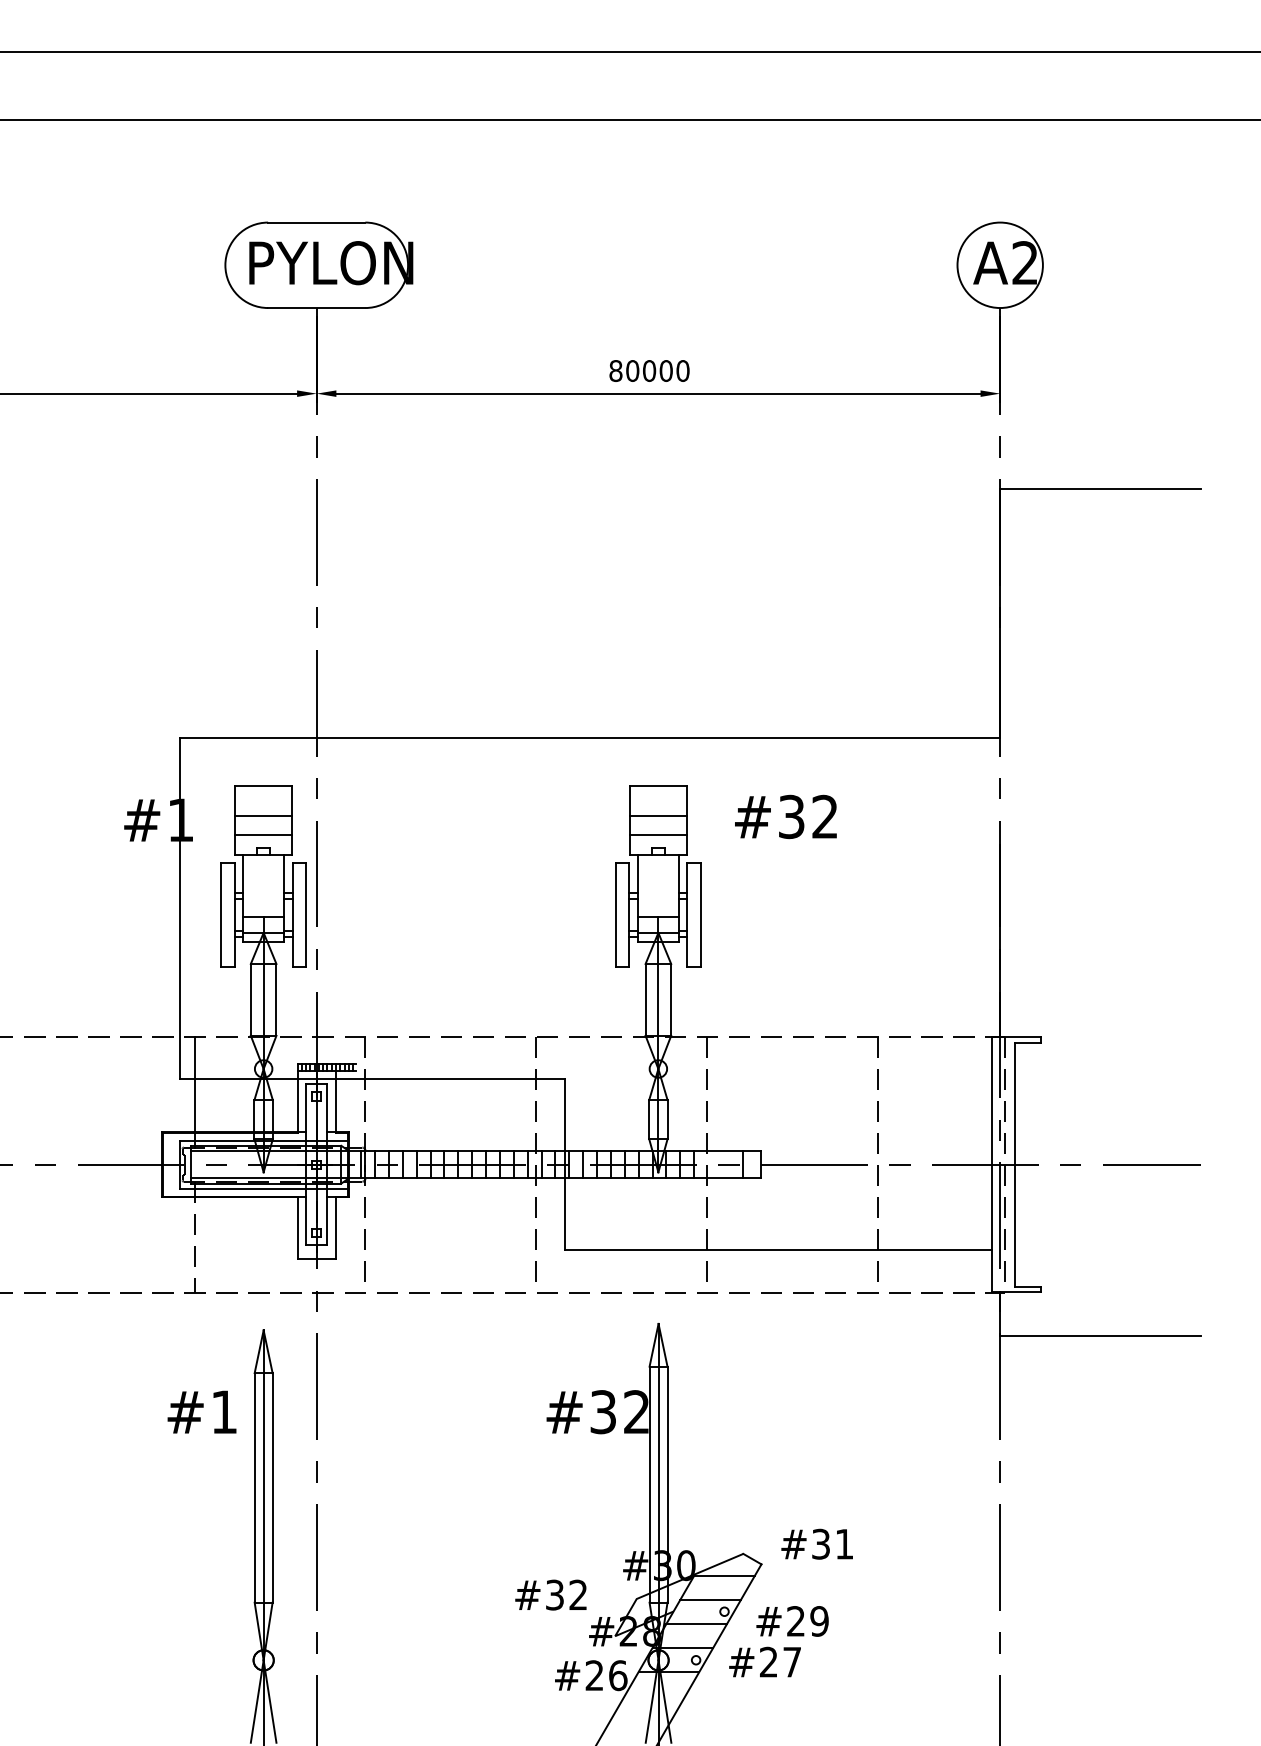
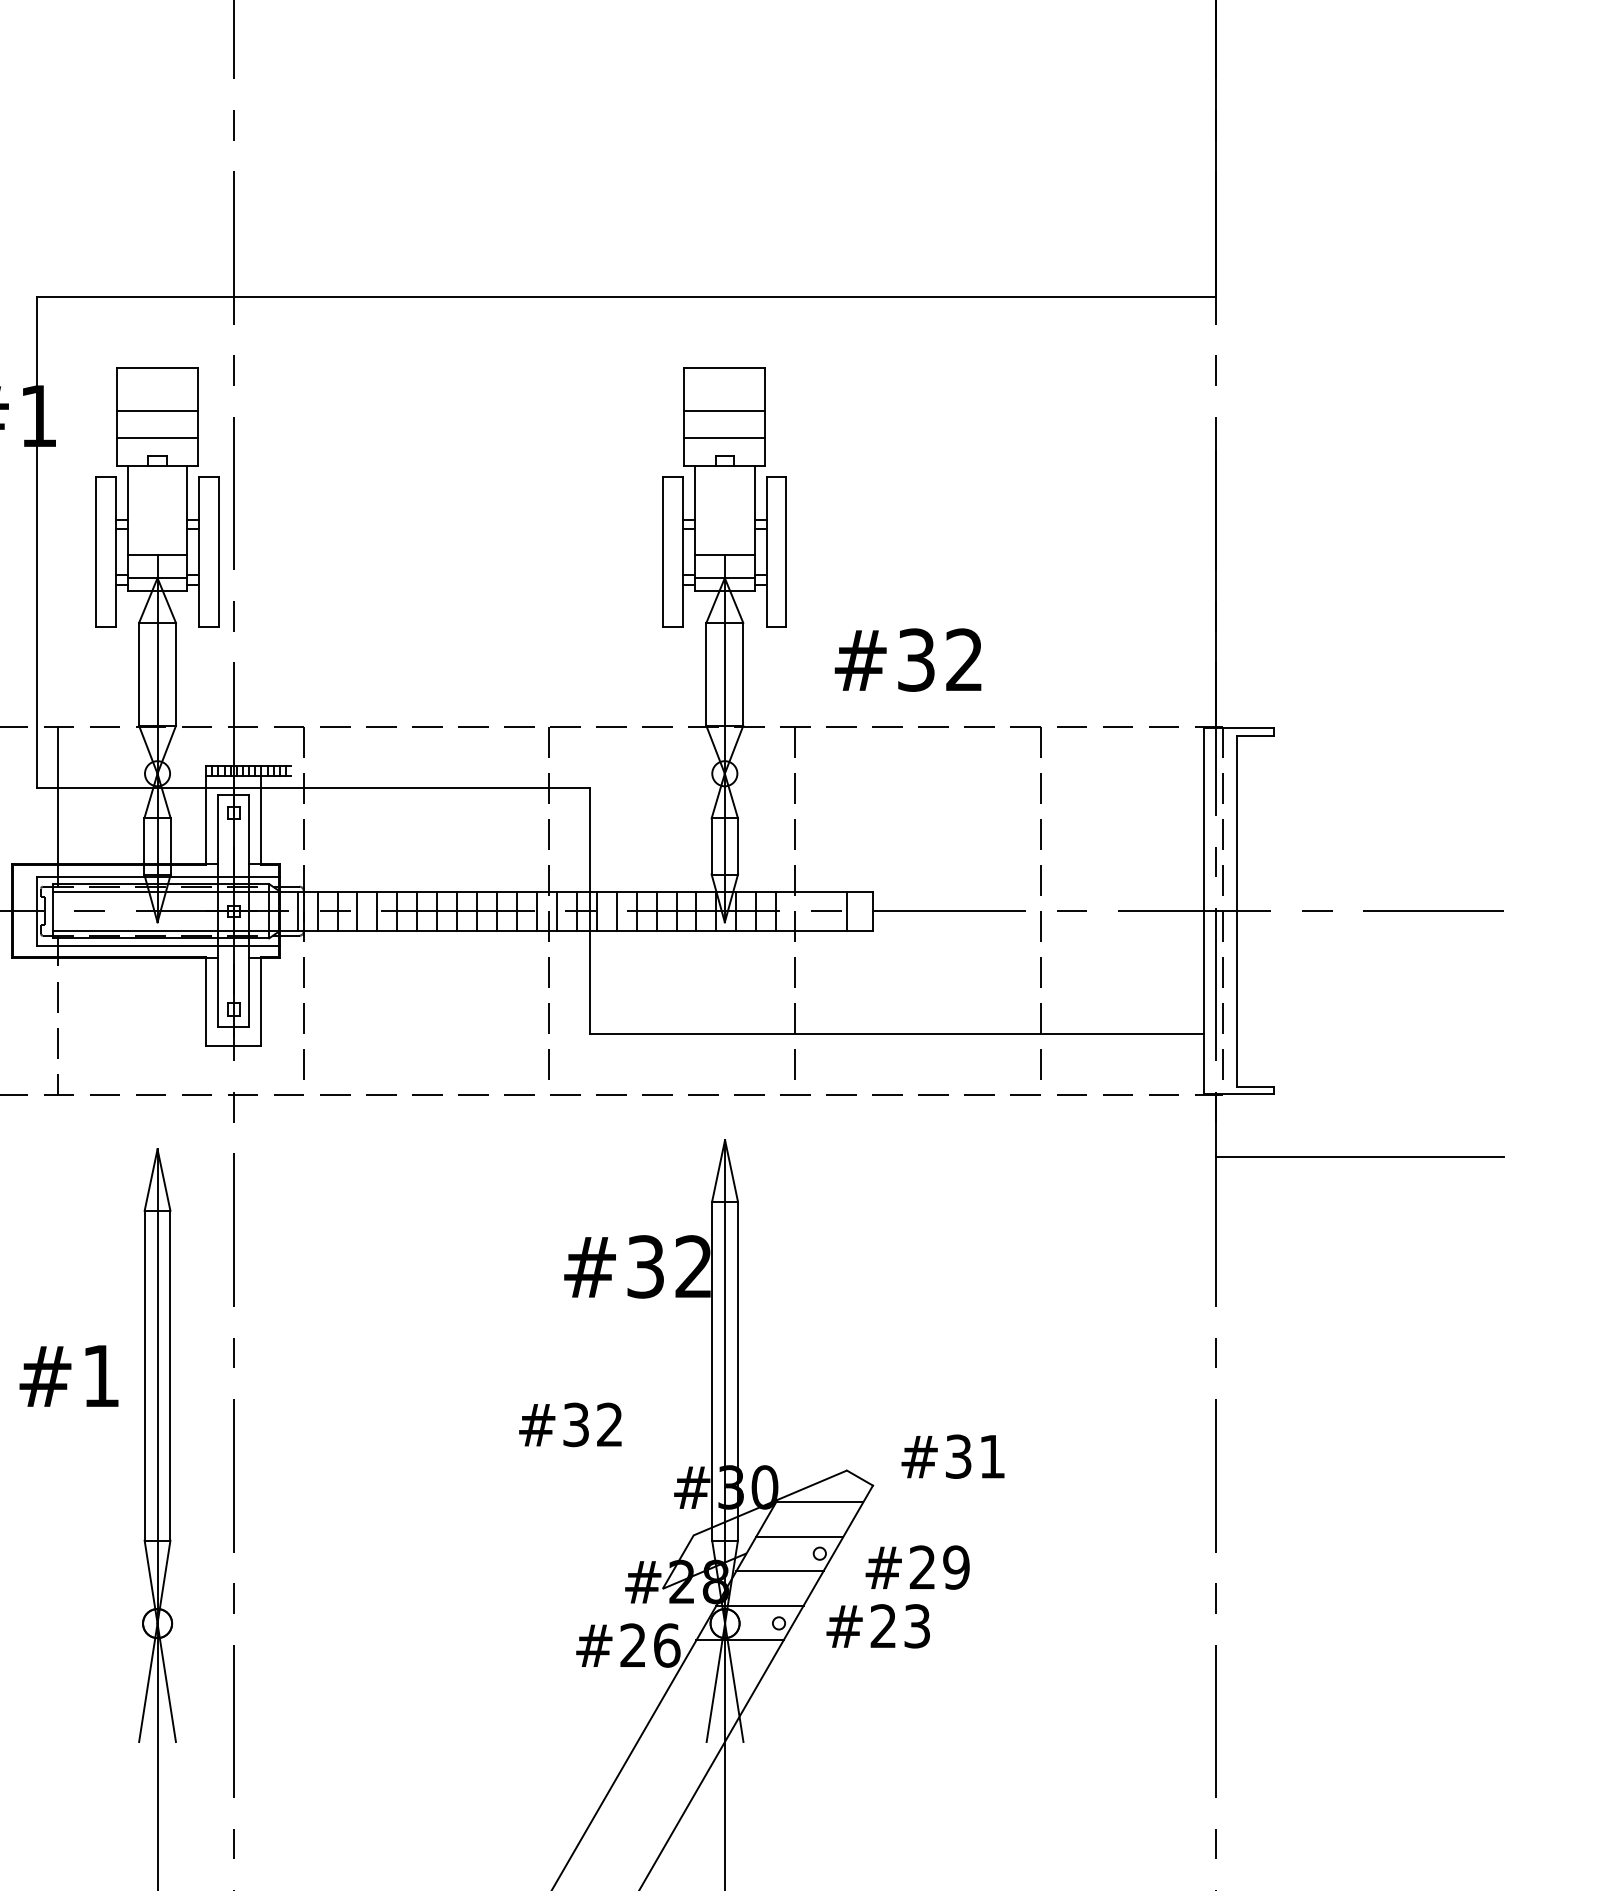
text: (785, 816) -> (907, 659), moved
text: (201, 1411) -> (68, 1375), moved
text: (550, 1594) -> (569, 1424), moved
text: (792, 1661) -> (917, 1625), #27 -> #23

